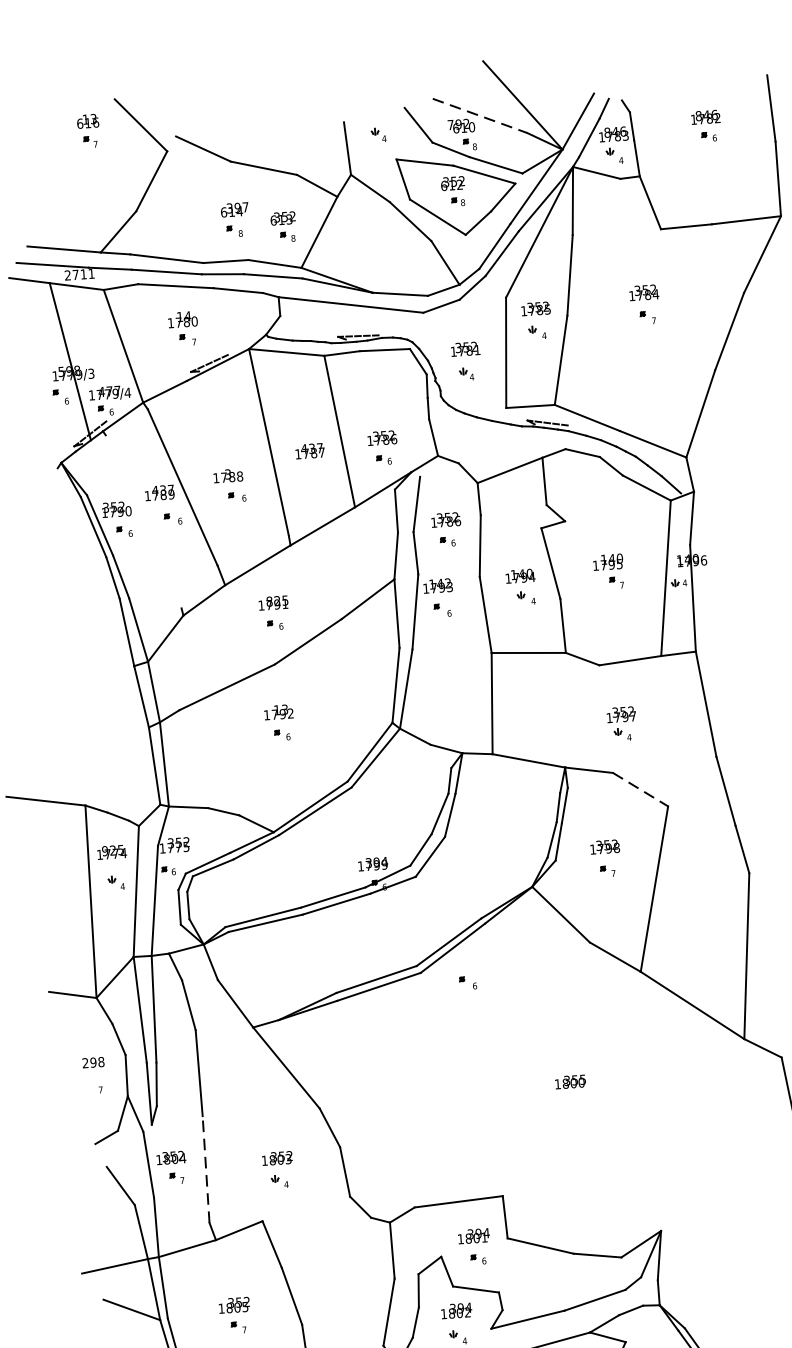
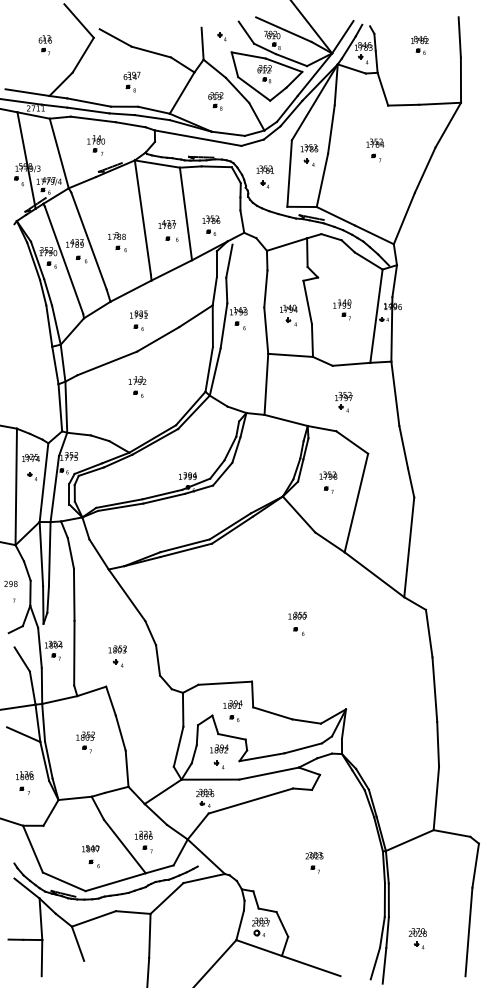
line: (481, 115) -> (284, 29), dashed -> solid
part: (87, 131) -> (44, 45), moved
part: (283, 227) -> (215, 101), moved
part: (318, 473) -> (171, 238), added
line: (142, 520) -> (63, 259), added
part: (446, 529) -> (246, 277), removed
line: (641, 789) -> (352, 442), dashed -> solid
part: (467, 982) -> (298, 631), moved
line: (206, 1168) -> (74, 652), dashed -> solid

